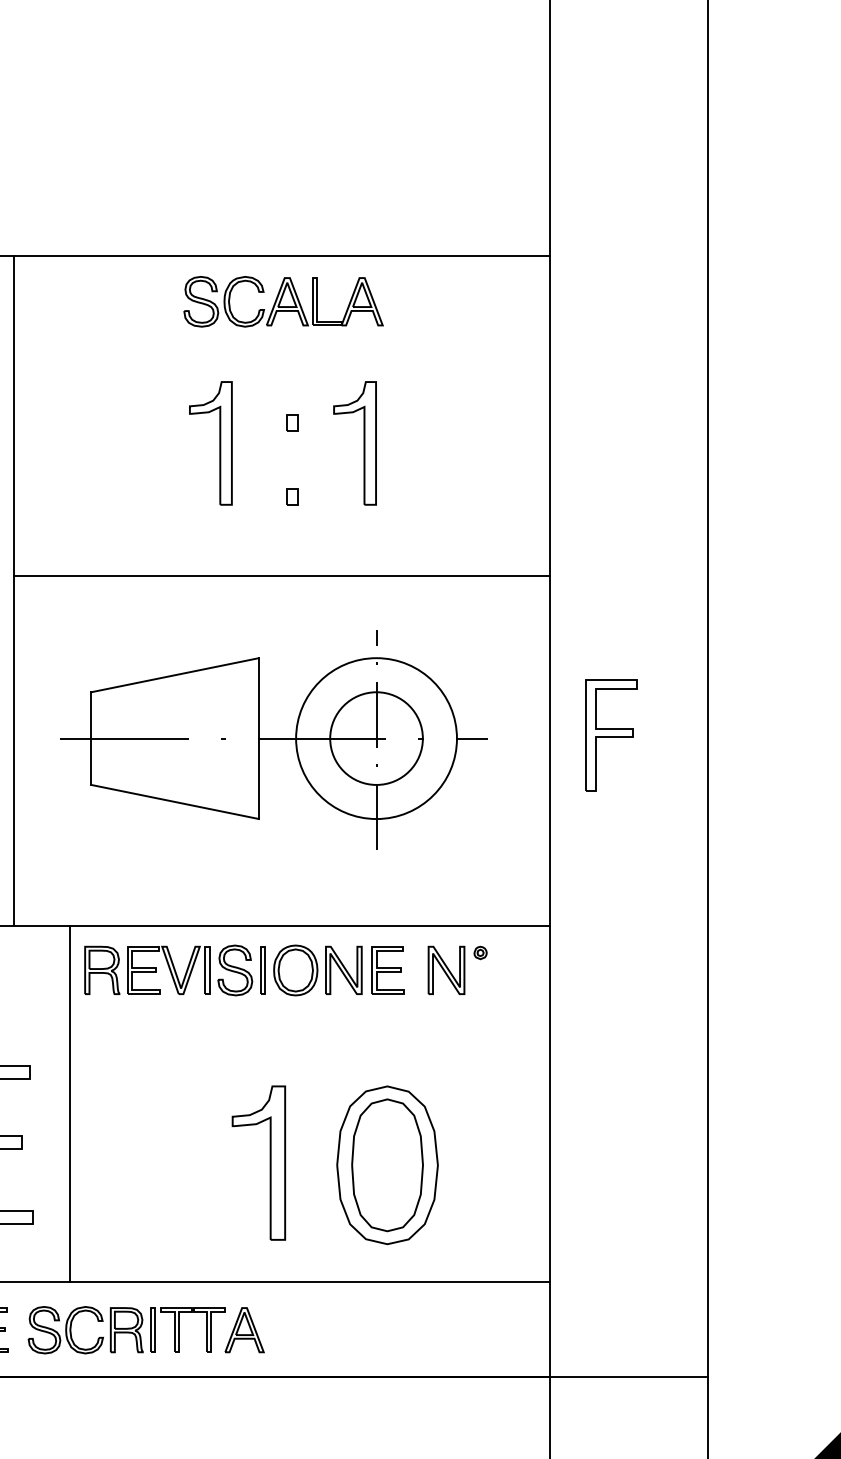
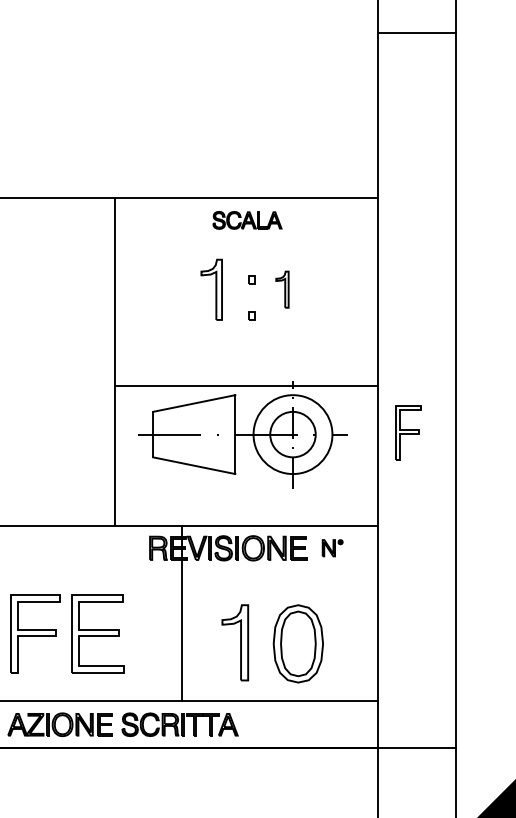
part: (283, 302) -> (247, 220), size x0.7
part: (355, 442) -> (282, 289), size x0.6
line: (281, 575) -> (246, 385), moved
part: (457, 968) -> (332, 547), size x0.7
line: (69, 1103) -> (181, 613), moved

